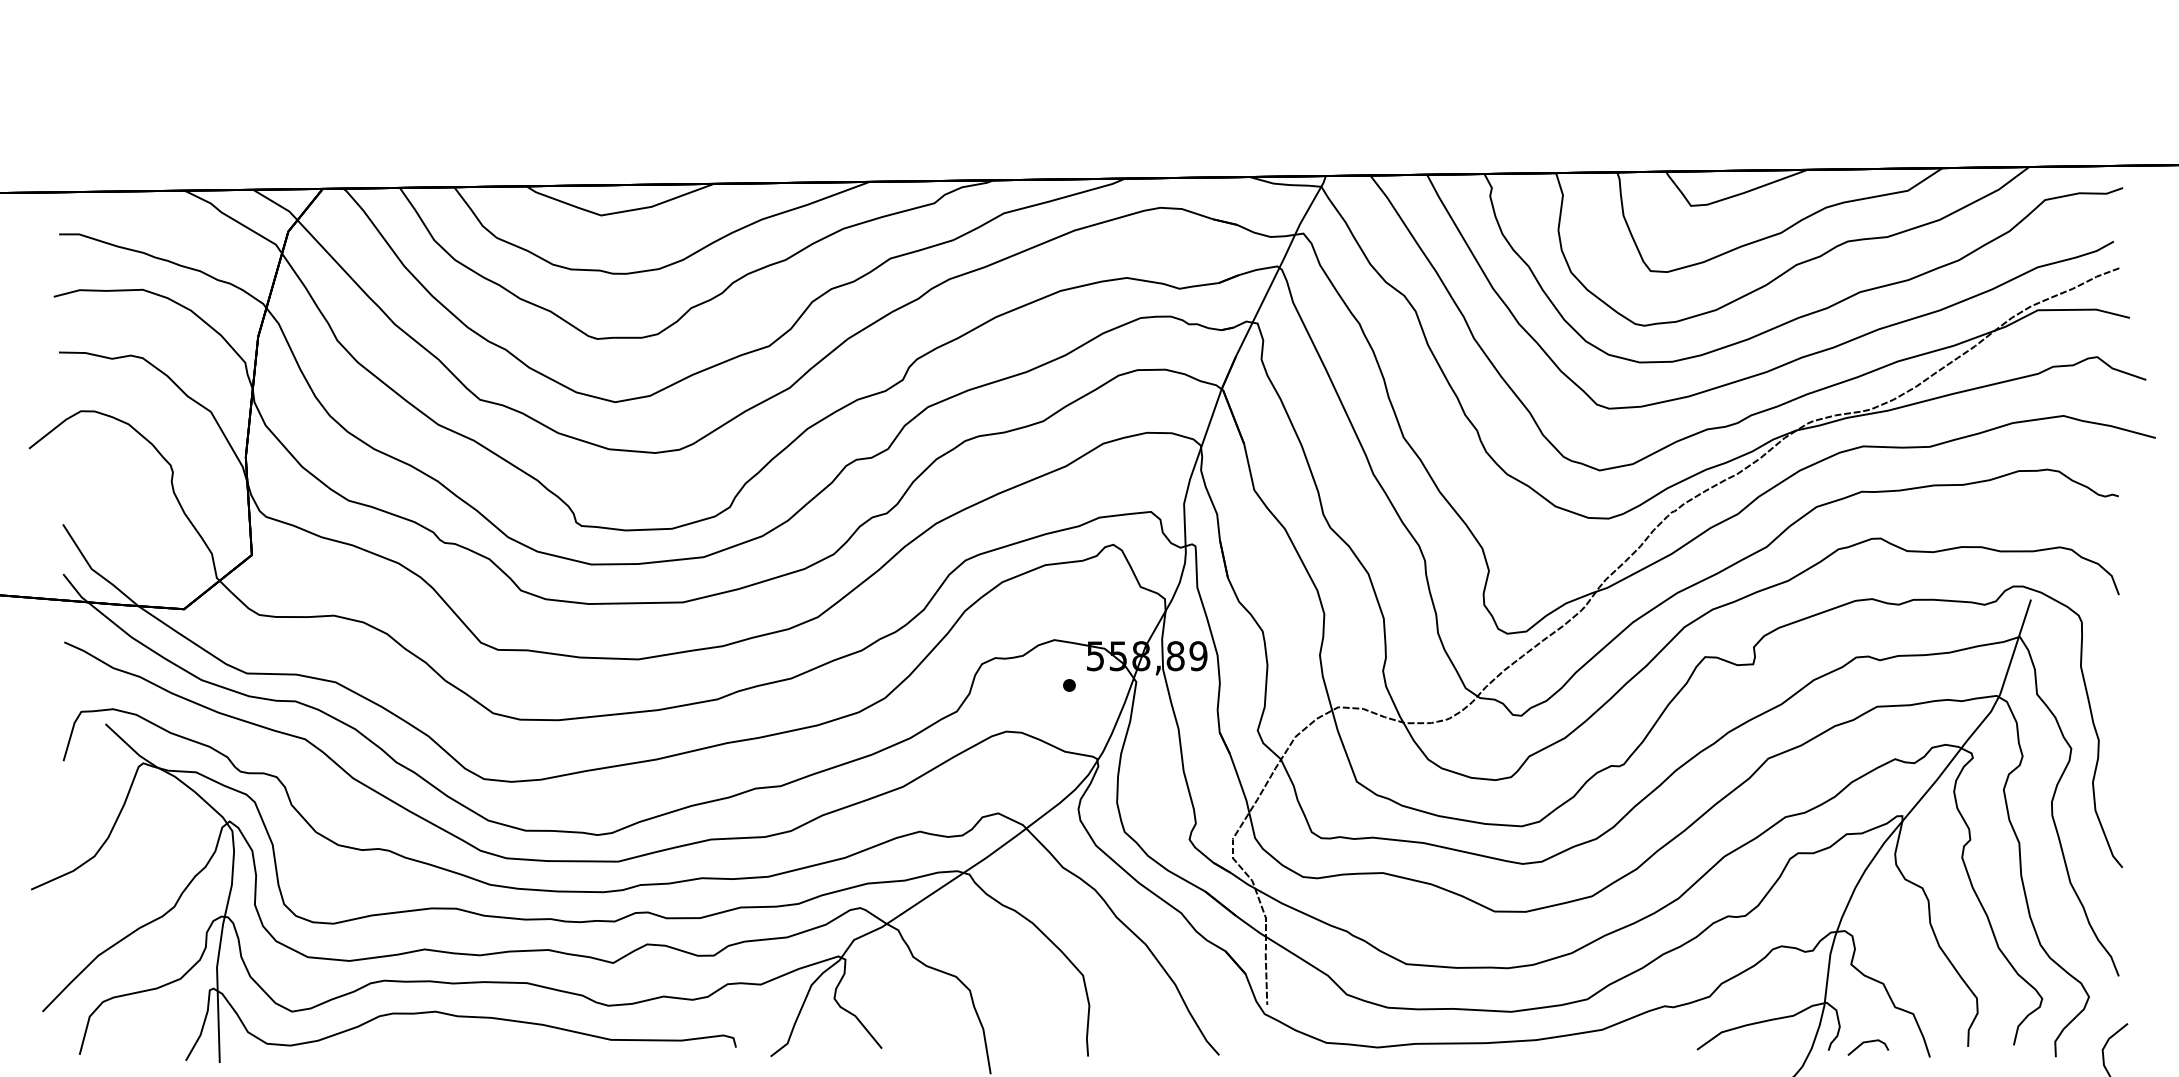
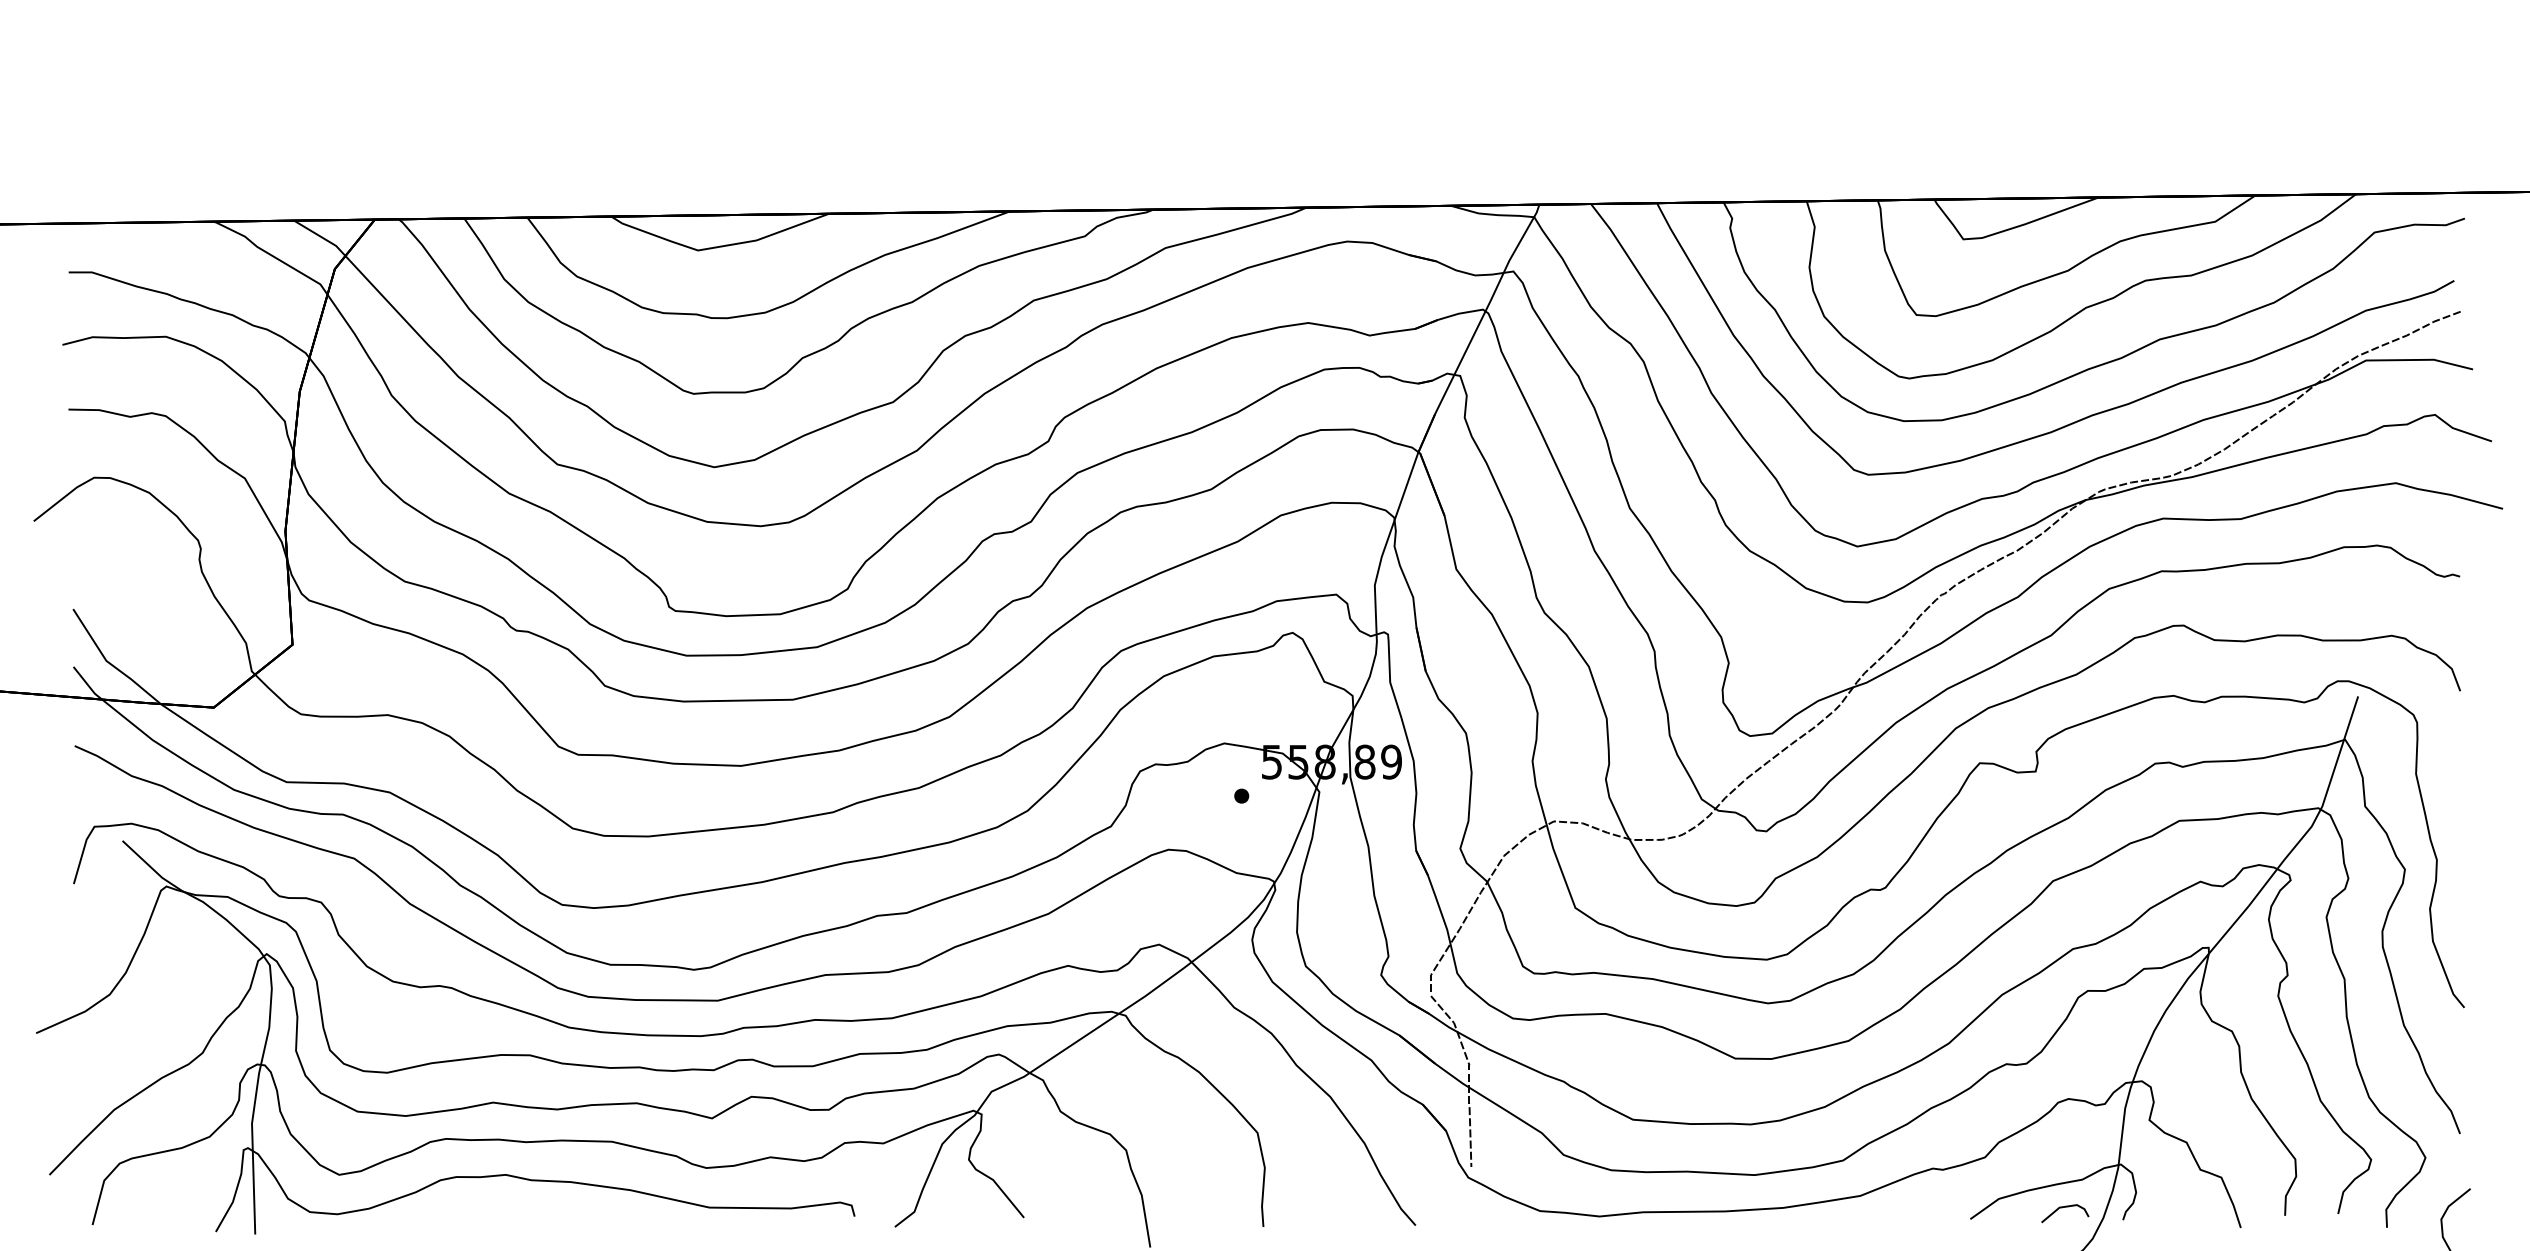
line: (1865, 1043) -> (2062, 1208), moved

